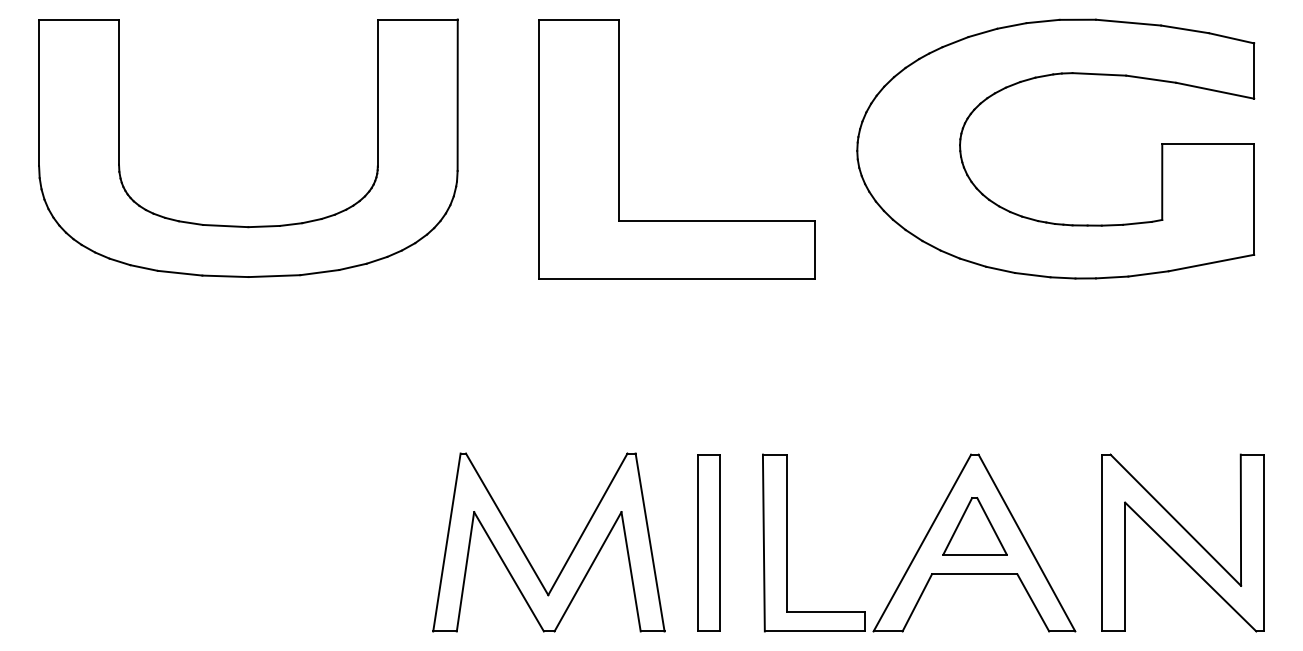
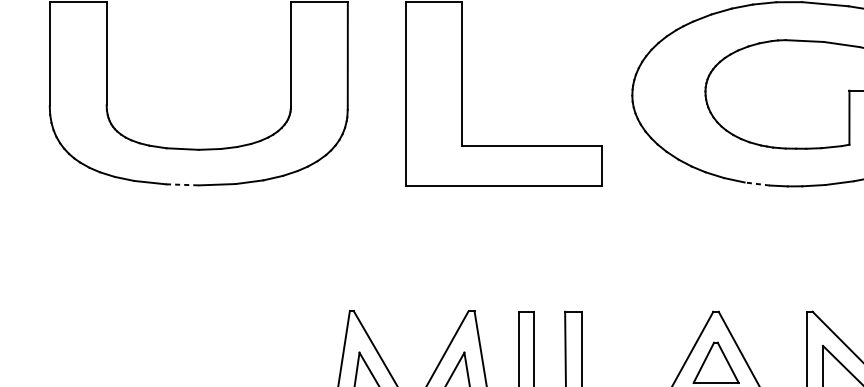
line: (1032, 275) -> (757, 184), solid -> dashed
line: (226, 276) -> (183, 184), solid -> dashed

